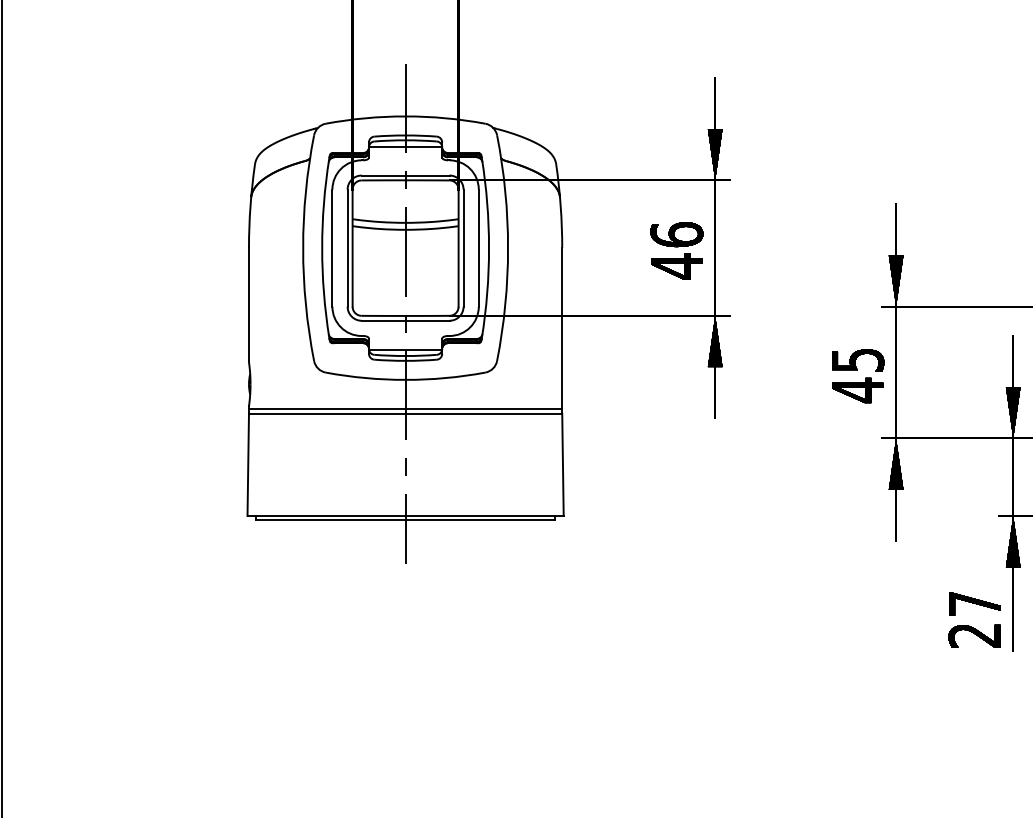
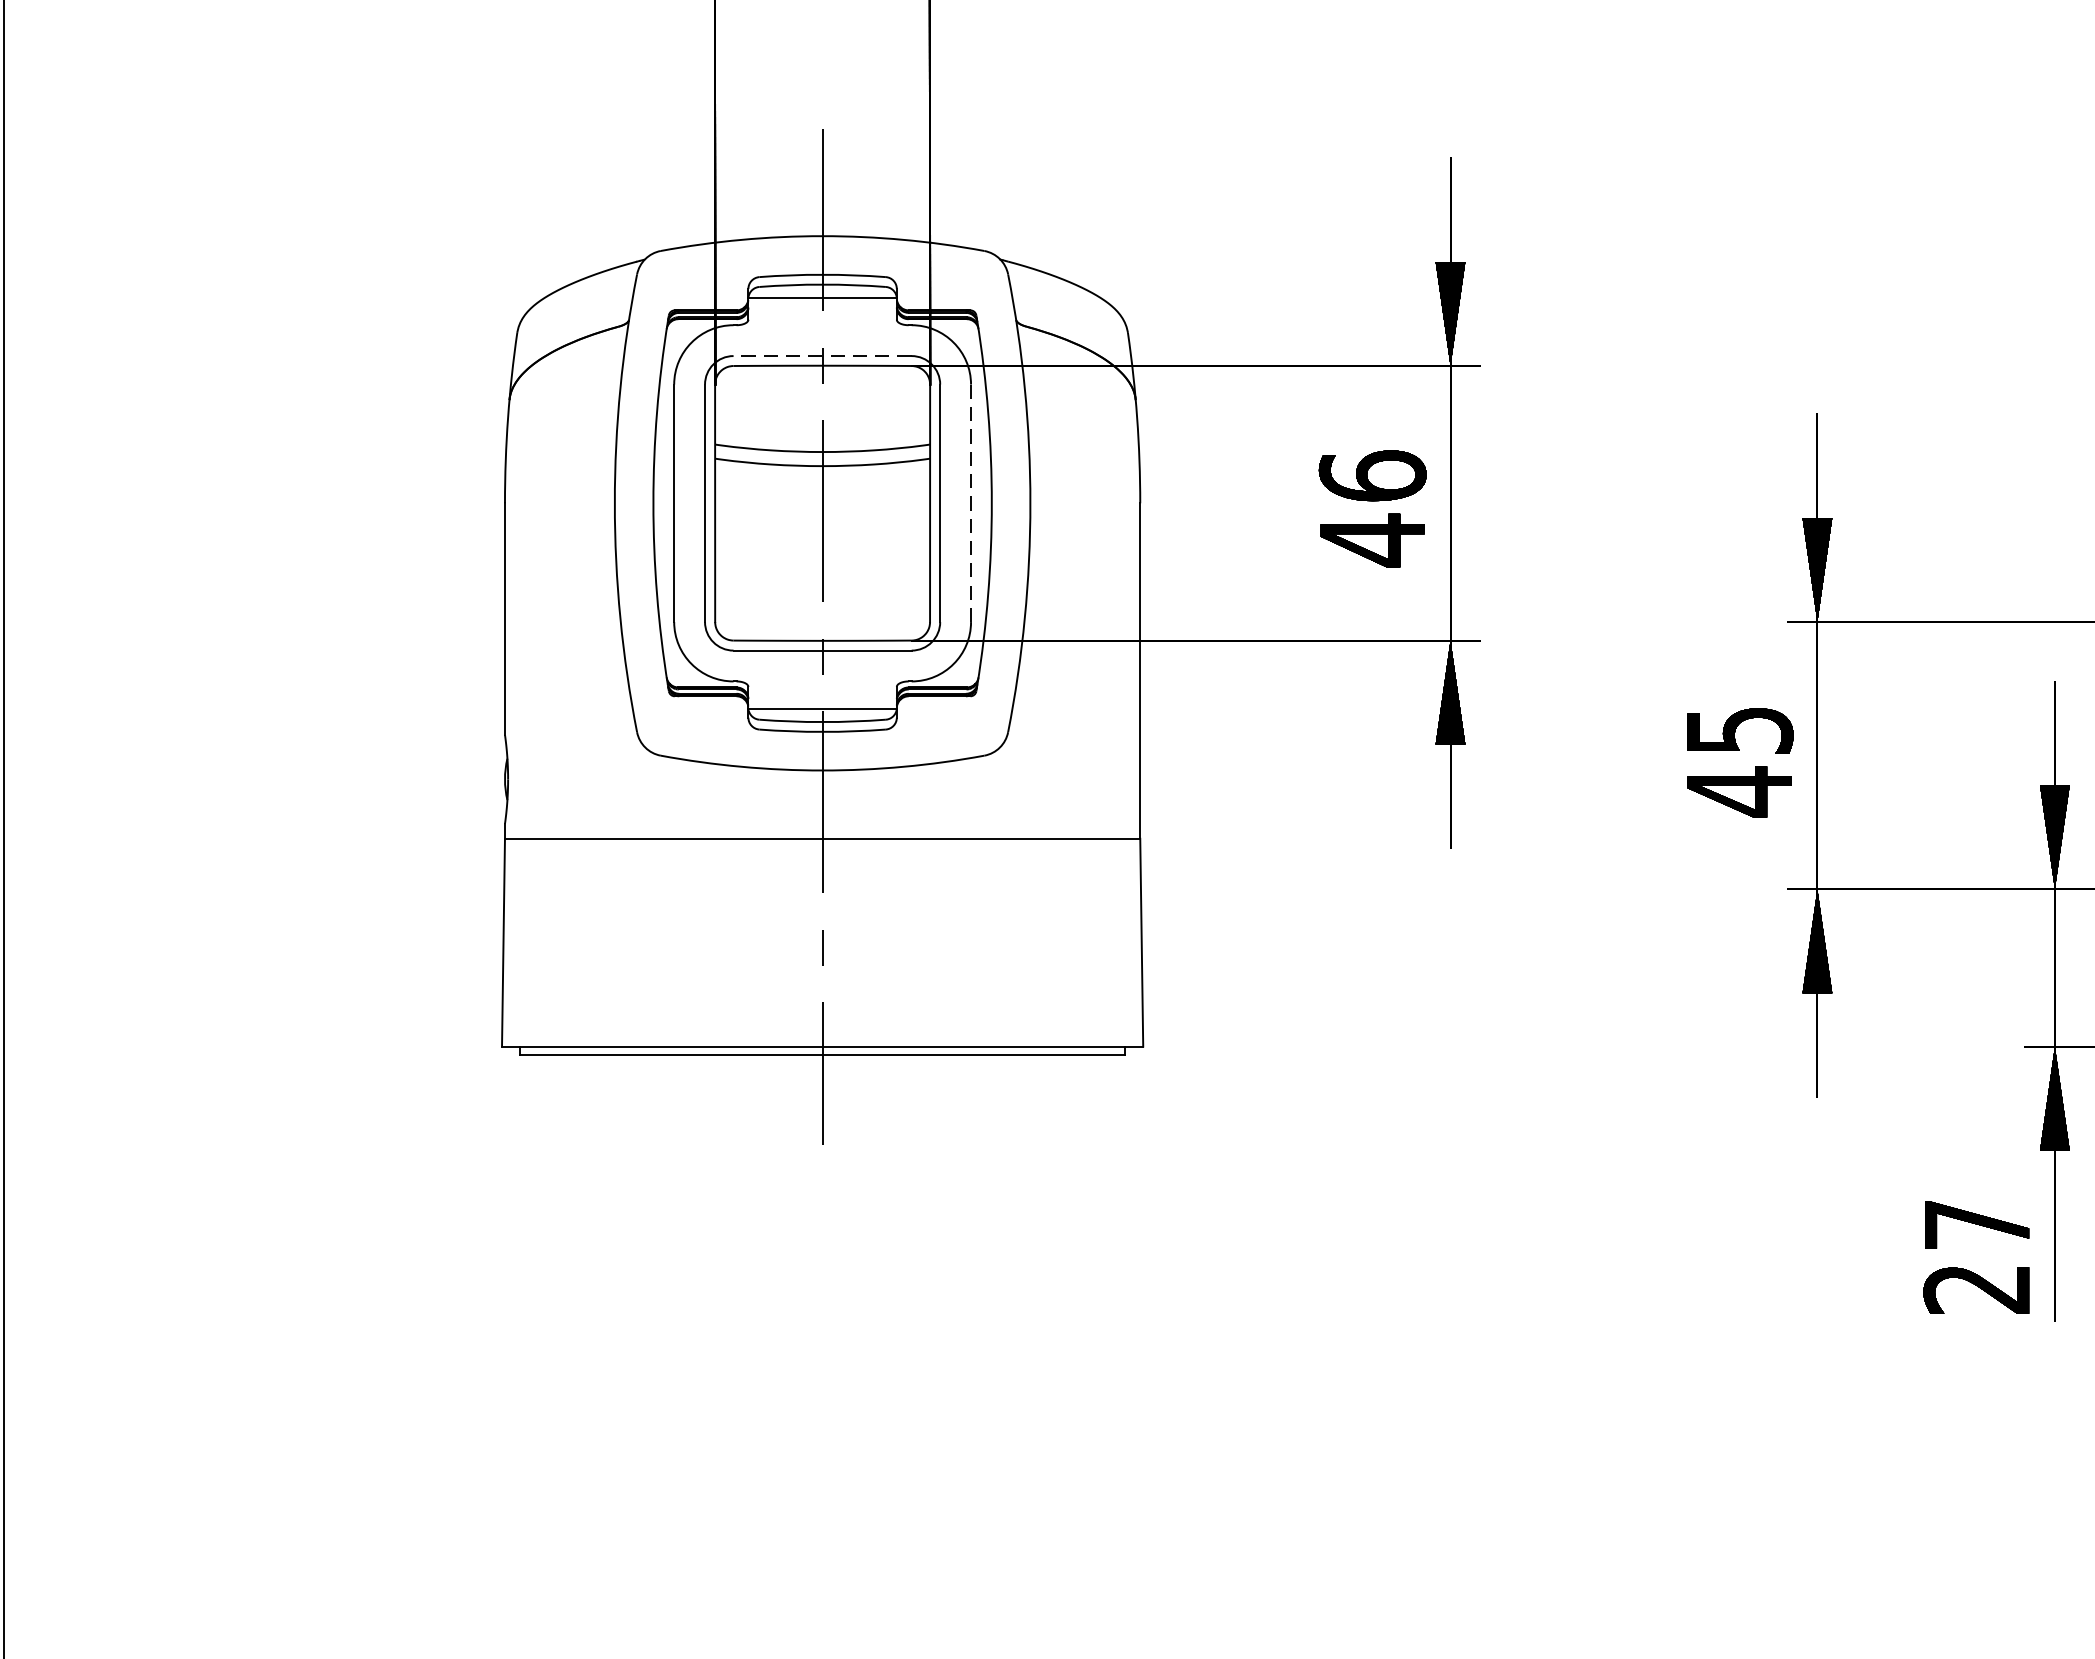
line: (405, 175) -> (822, 355), solid -> dashed
line: (478, 248) -> (970, 504), solid -> dashed
line: (405, 409) -> (822, 830), removed

